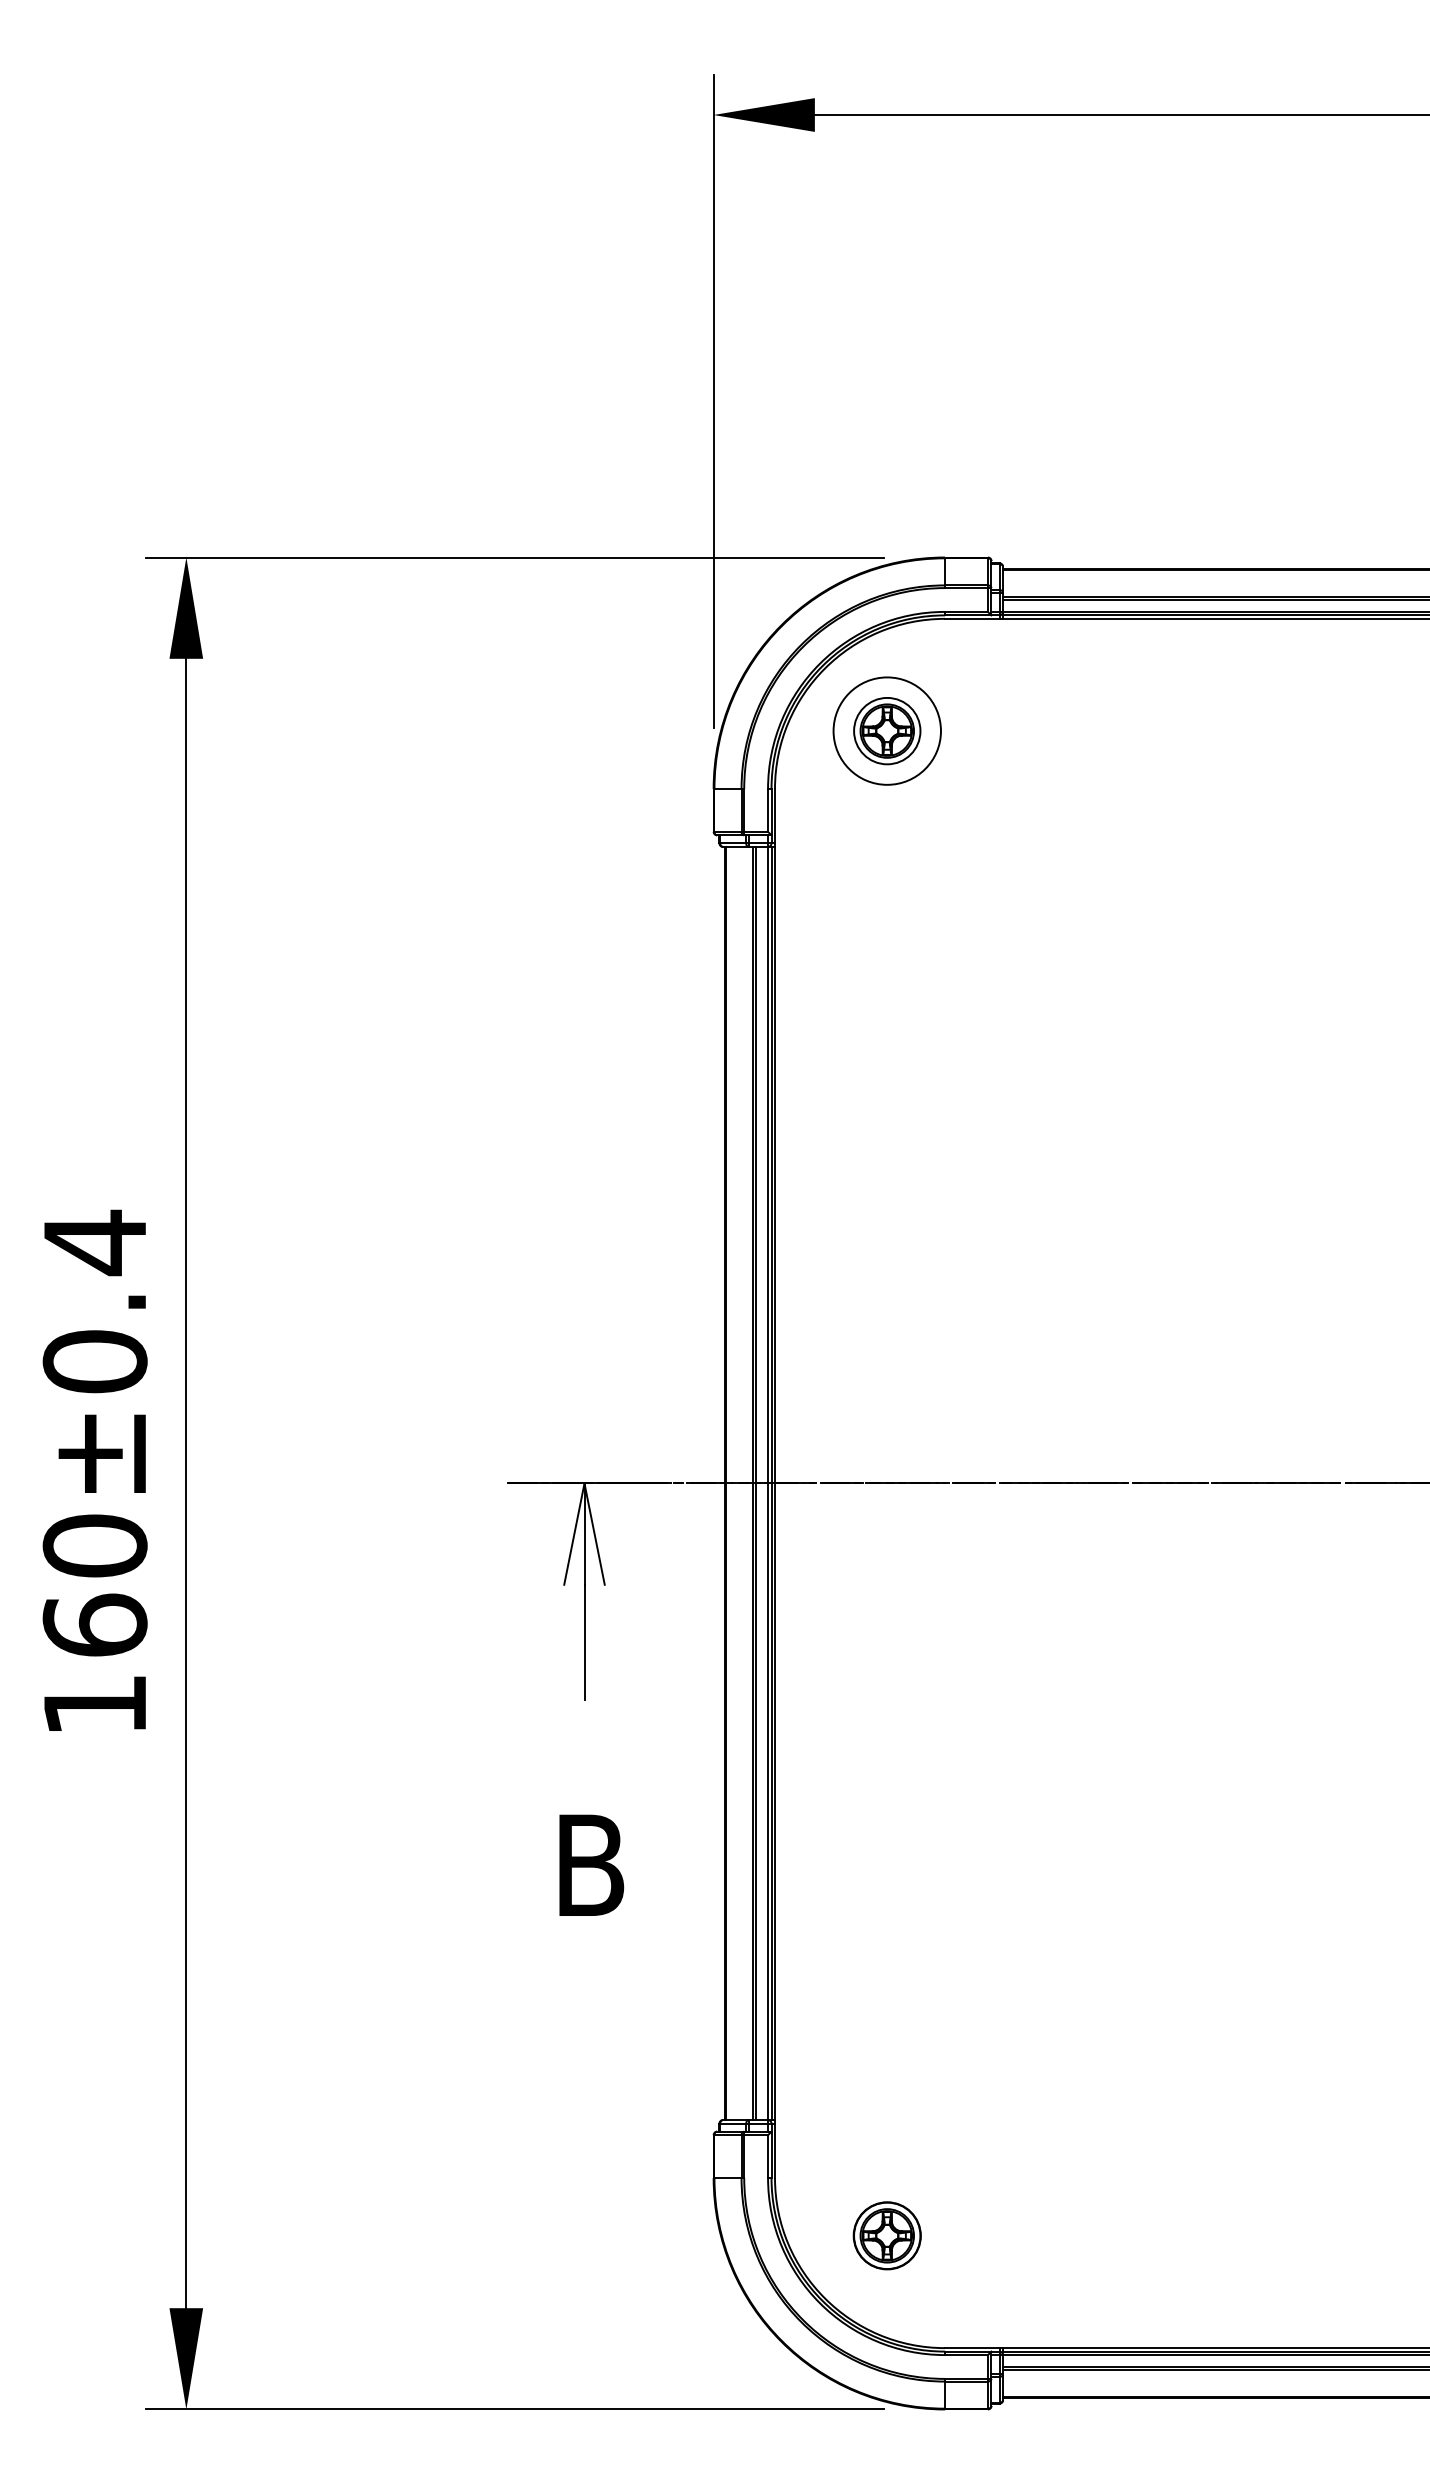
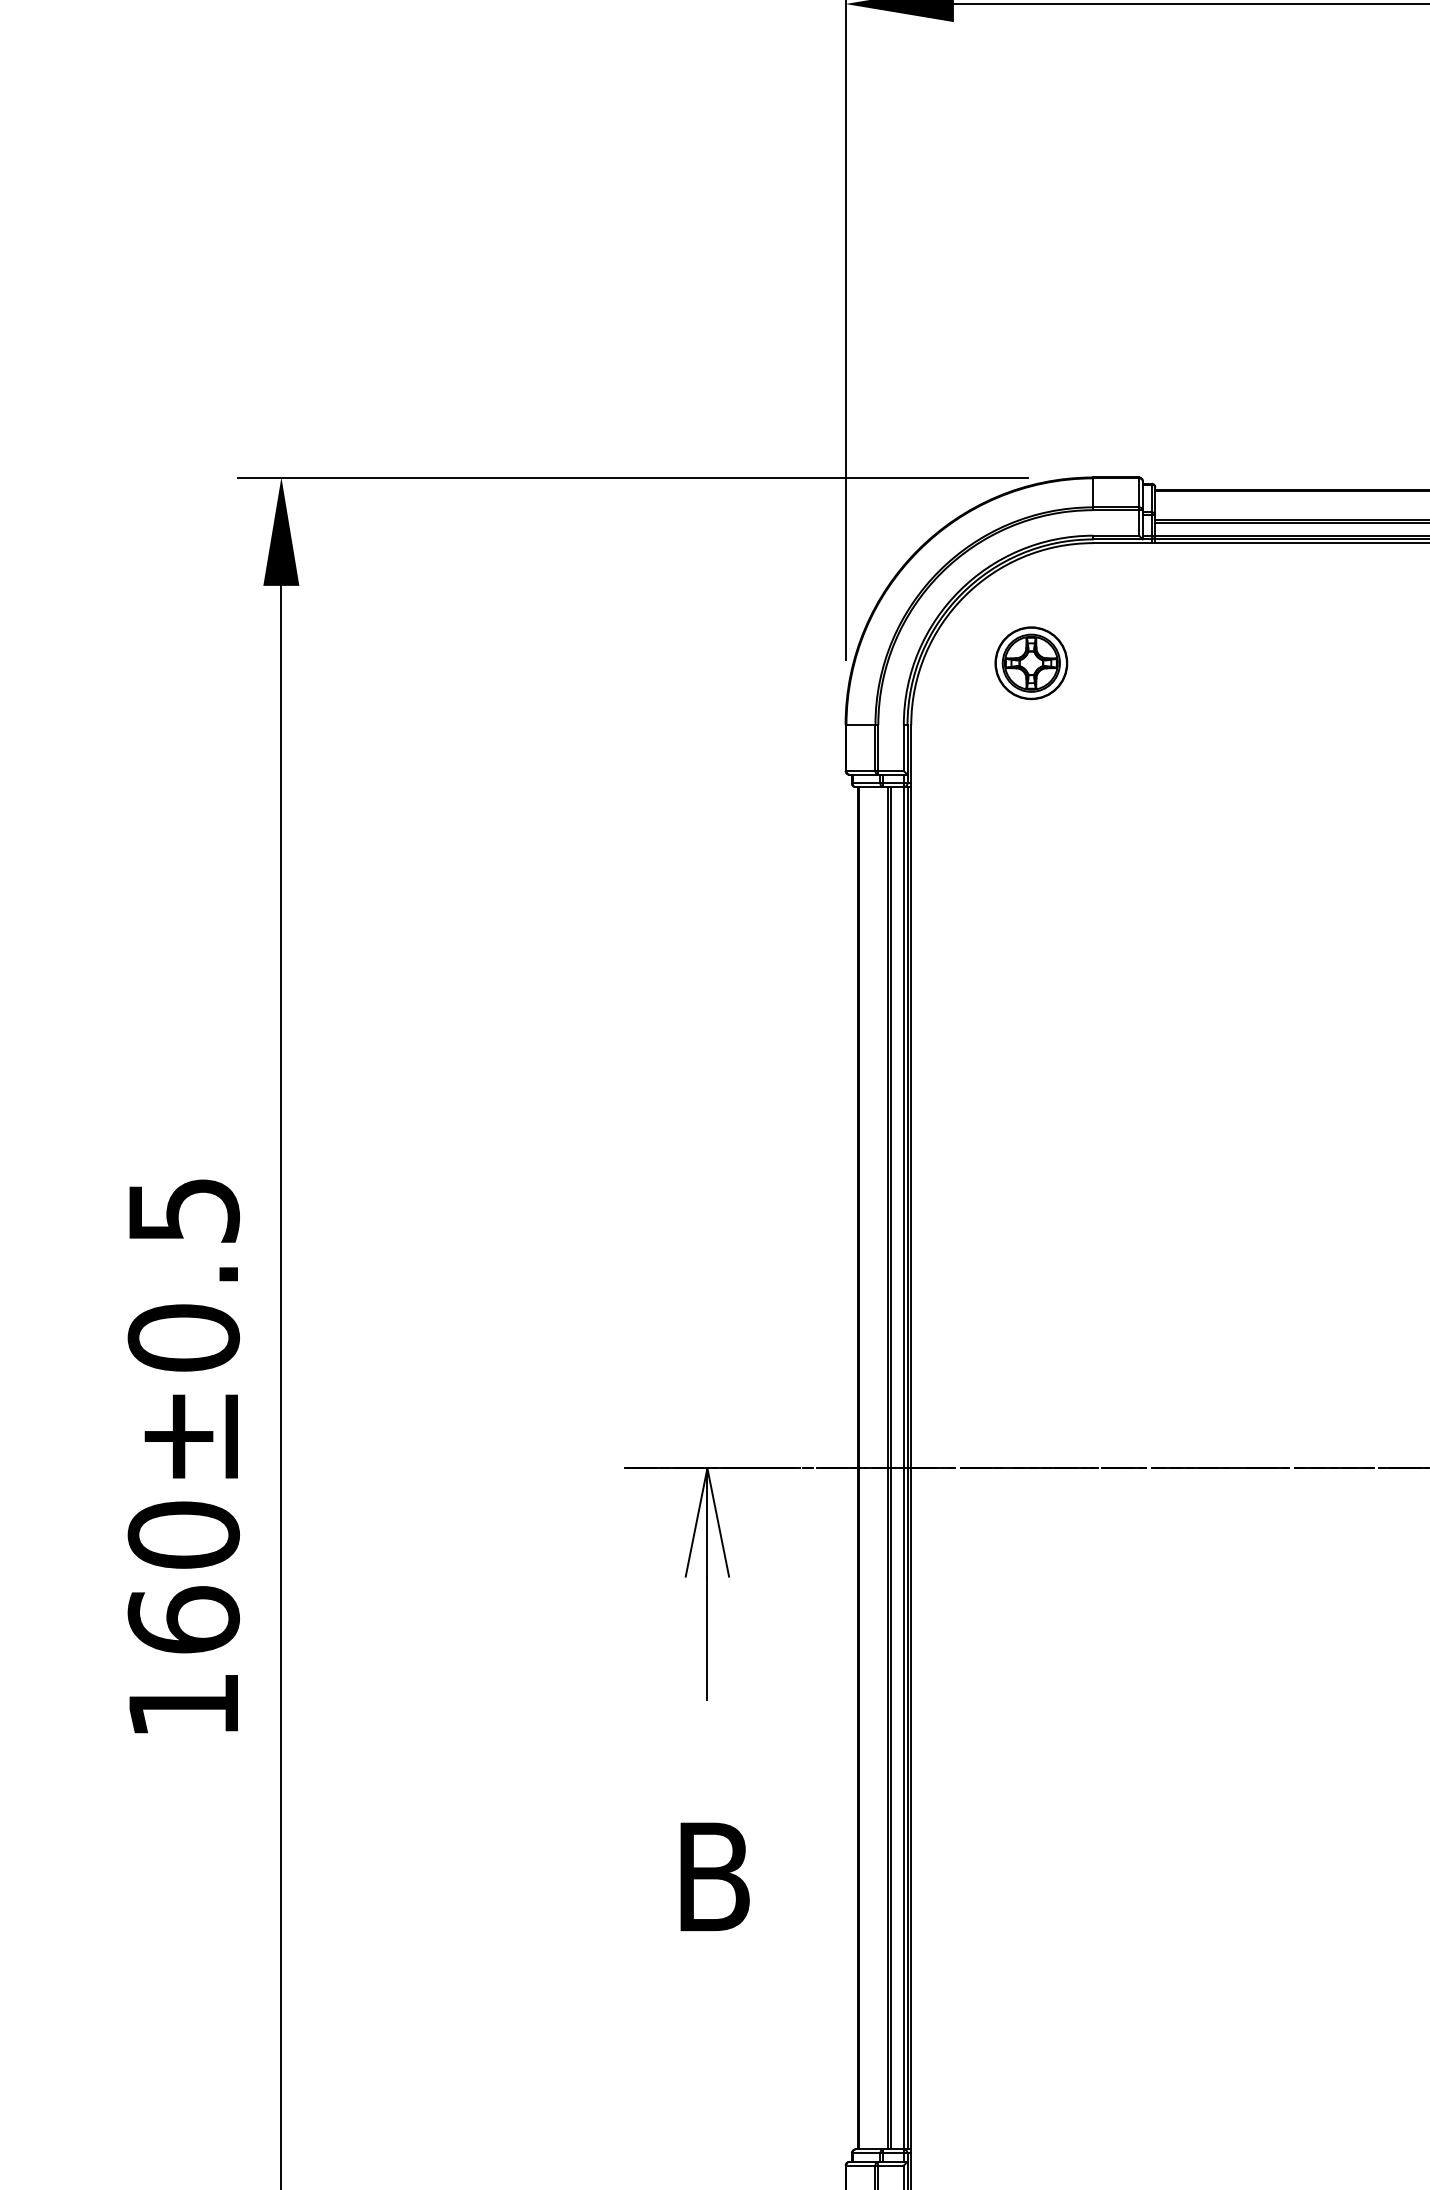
circle: (886, 730) -> (1030, 662), size x0.62
text: (95, 1242) -> (184, 1210), 160±0.4 -> 160±0.5

